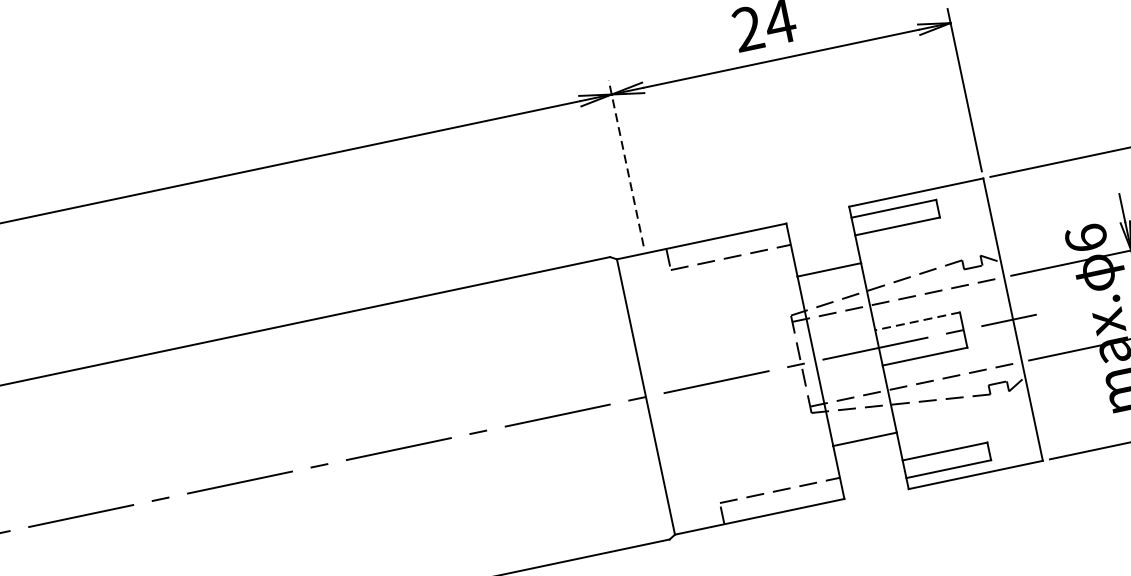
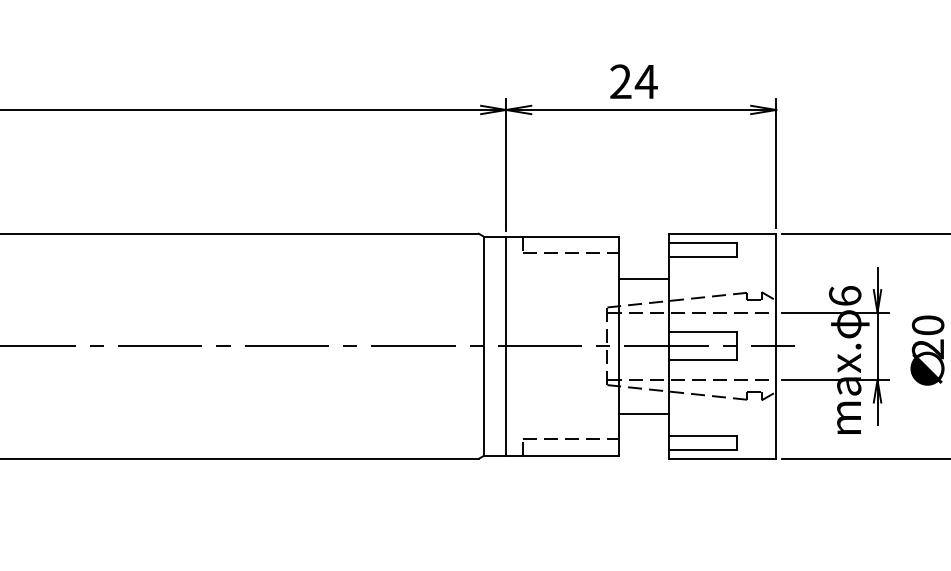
line: (626, 162) -> (506, 164), dashed -> solid
line: (918, 321) -> (703, 332), dashed -> solid
line: (674, 389) -> (506, 345), added

